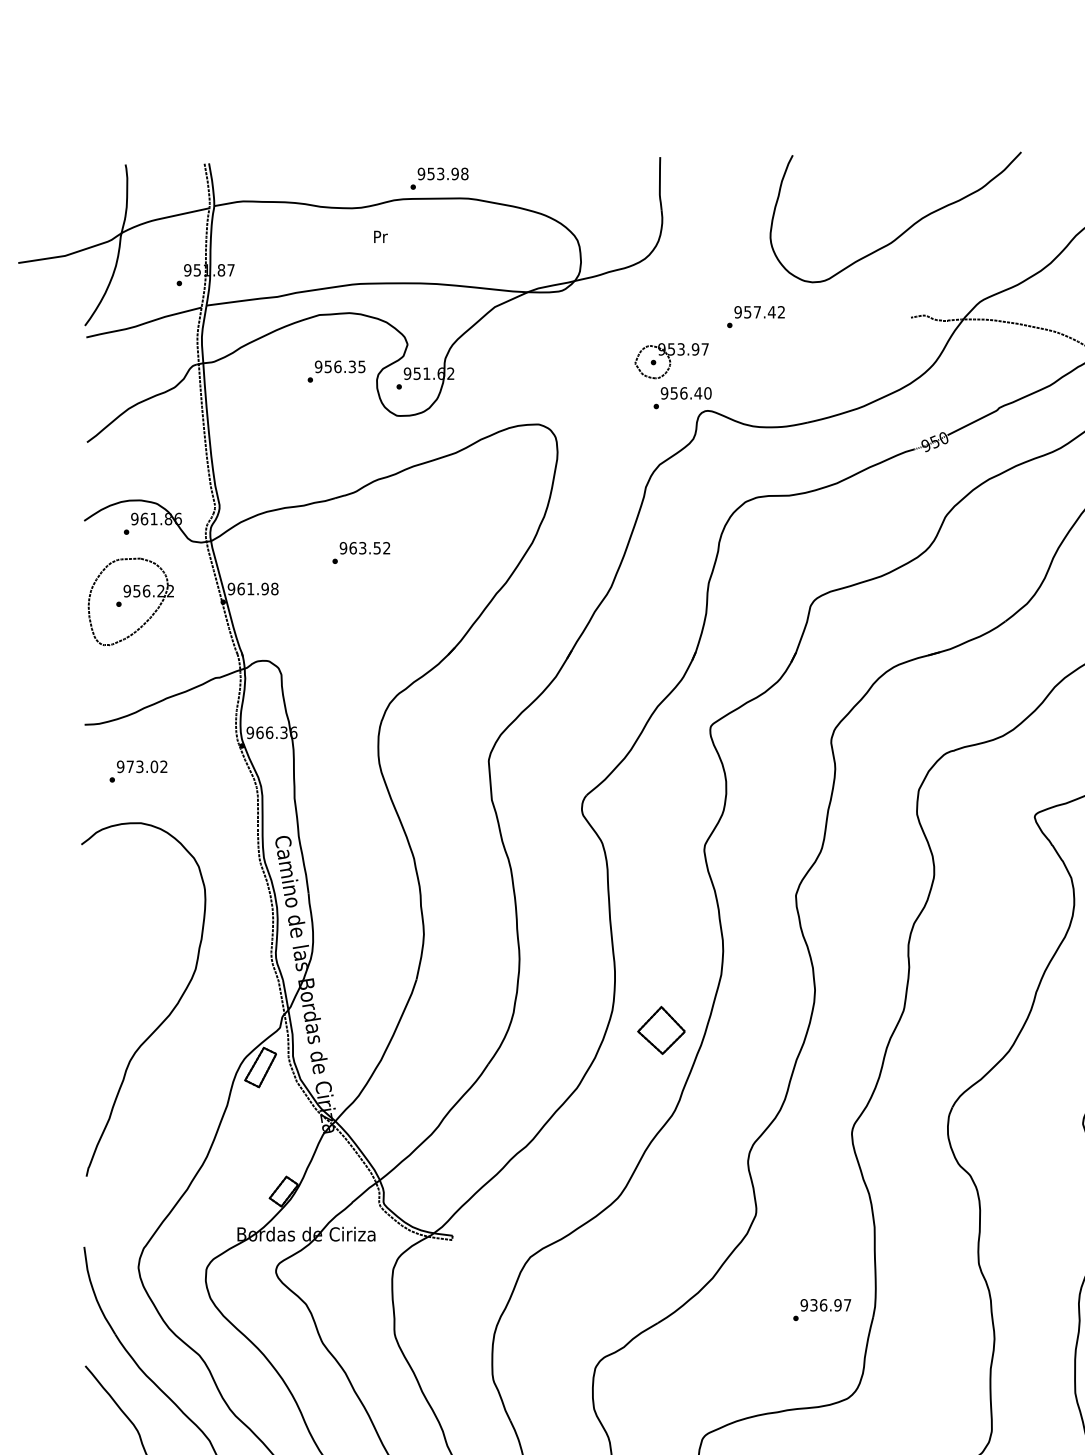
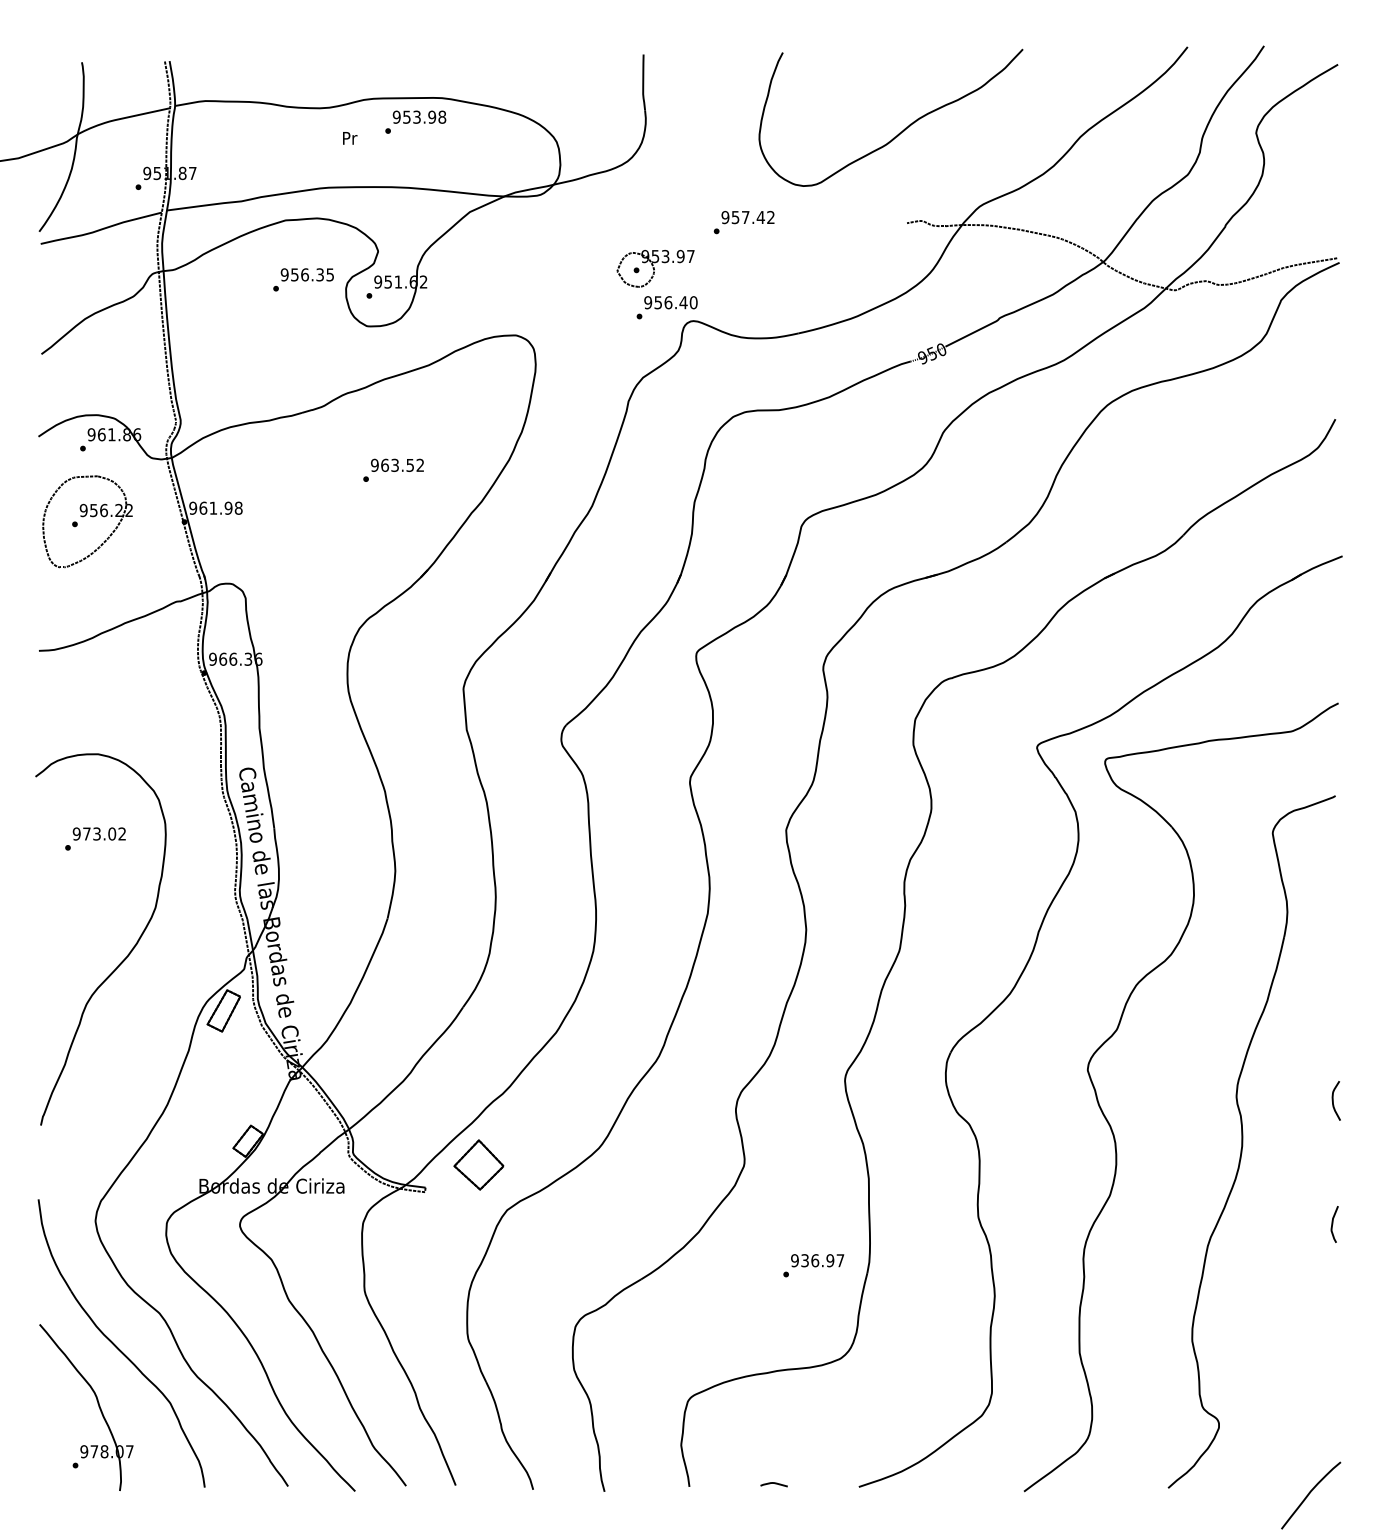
text: (439, 178) -> (415, 121), moved
text: (361, 552) -> (393, 469), moved
text: (138, 771) -> (95, 838), moved
part: (661, 1029) -> (478, 1164), moved

